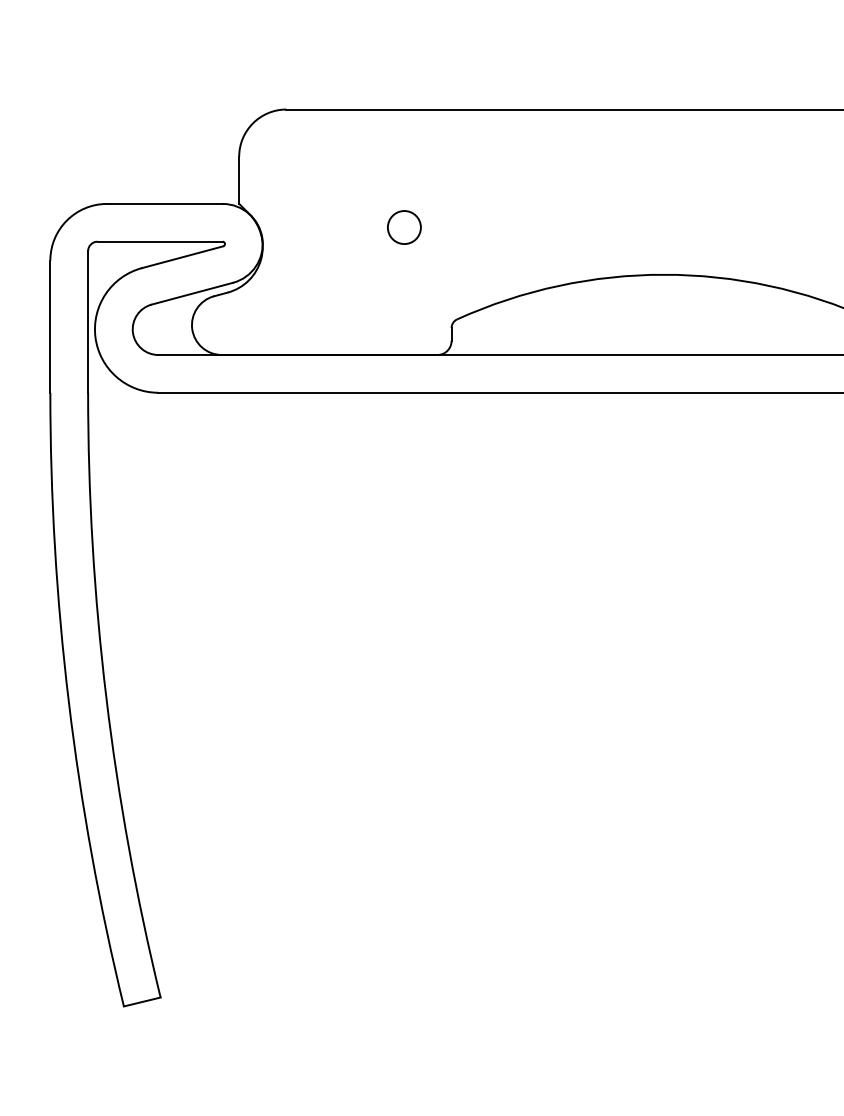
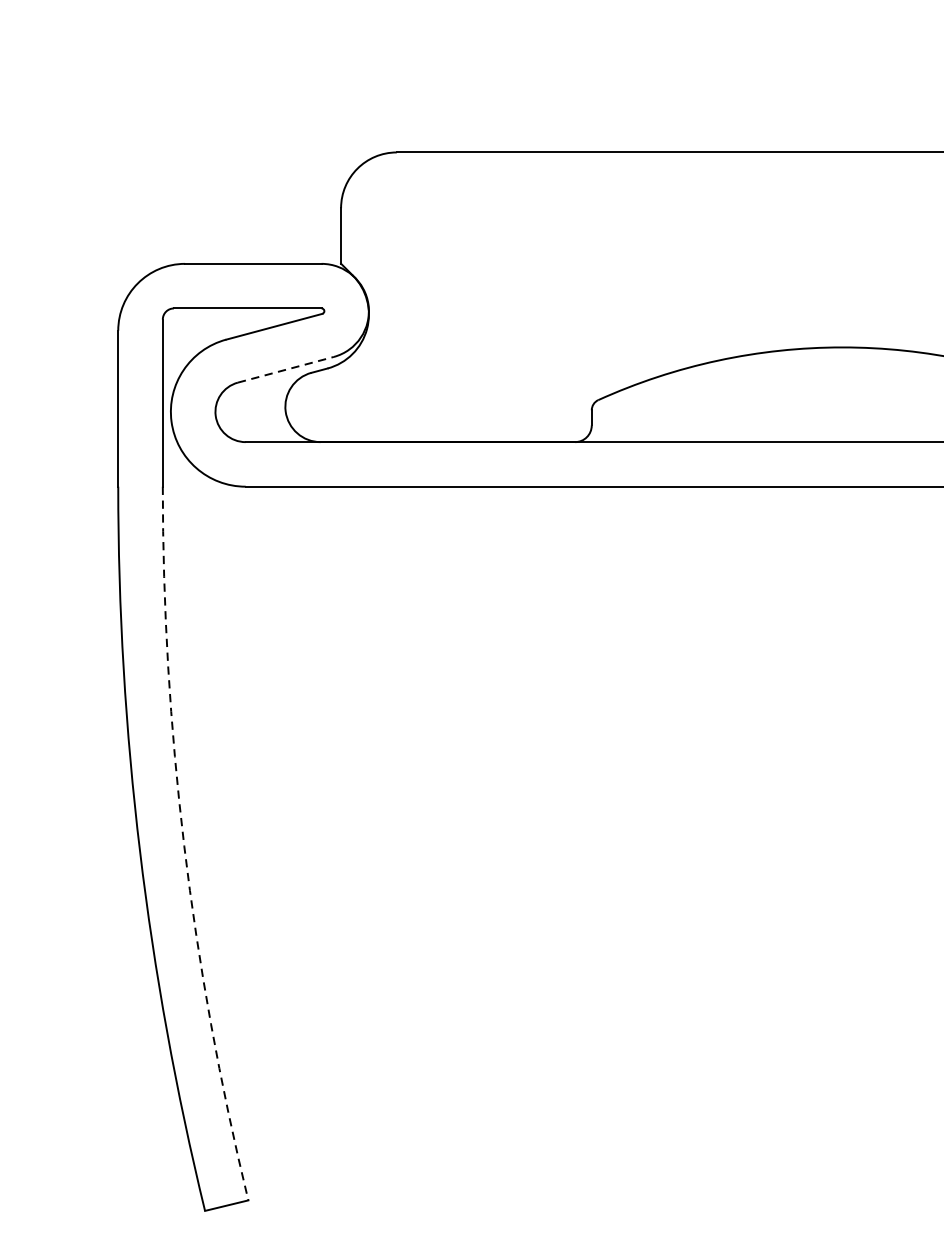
circle: (404, 227) -> (536, 291), removed
line: (192, 293) -> (285, 369), solid -> dashed
arc: (106, 697) -> (184, 846), solid -> dashed

